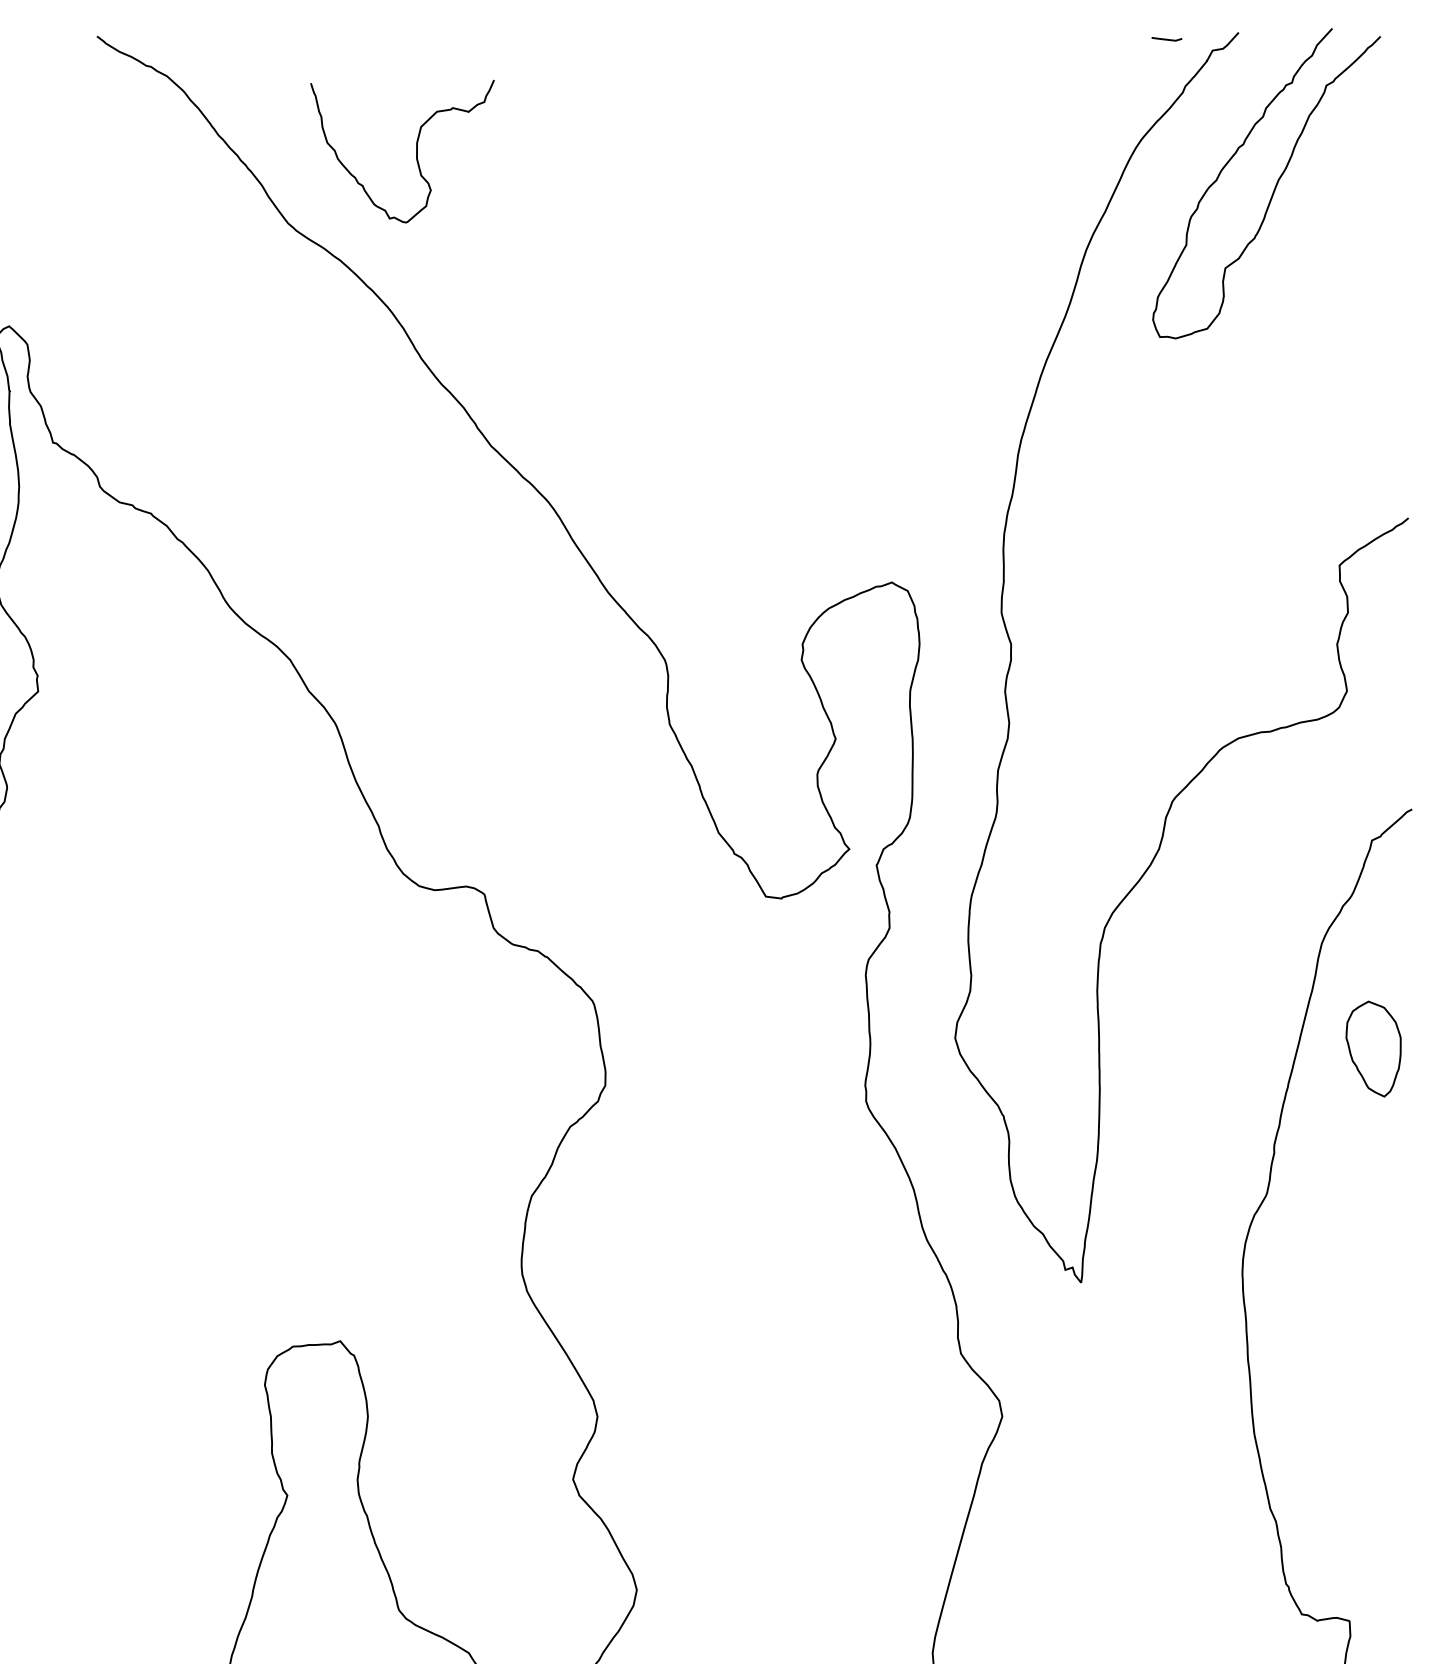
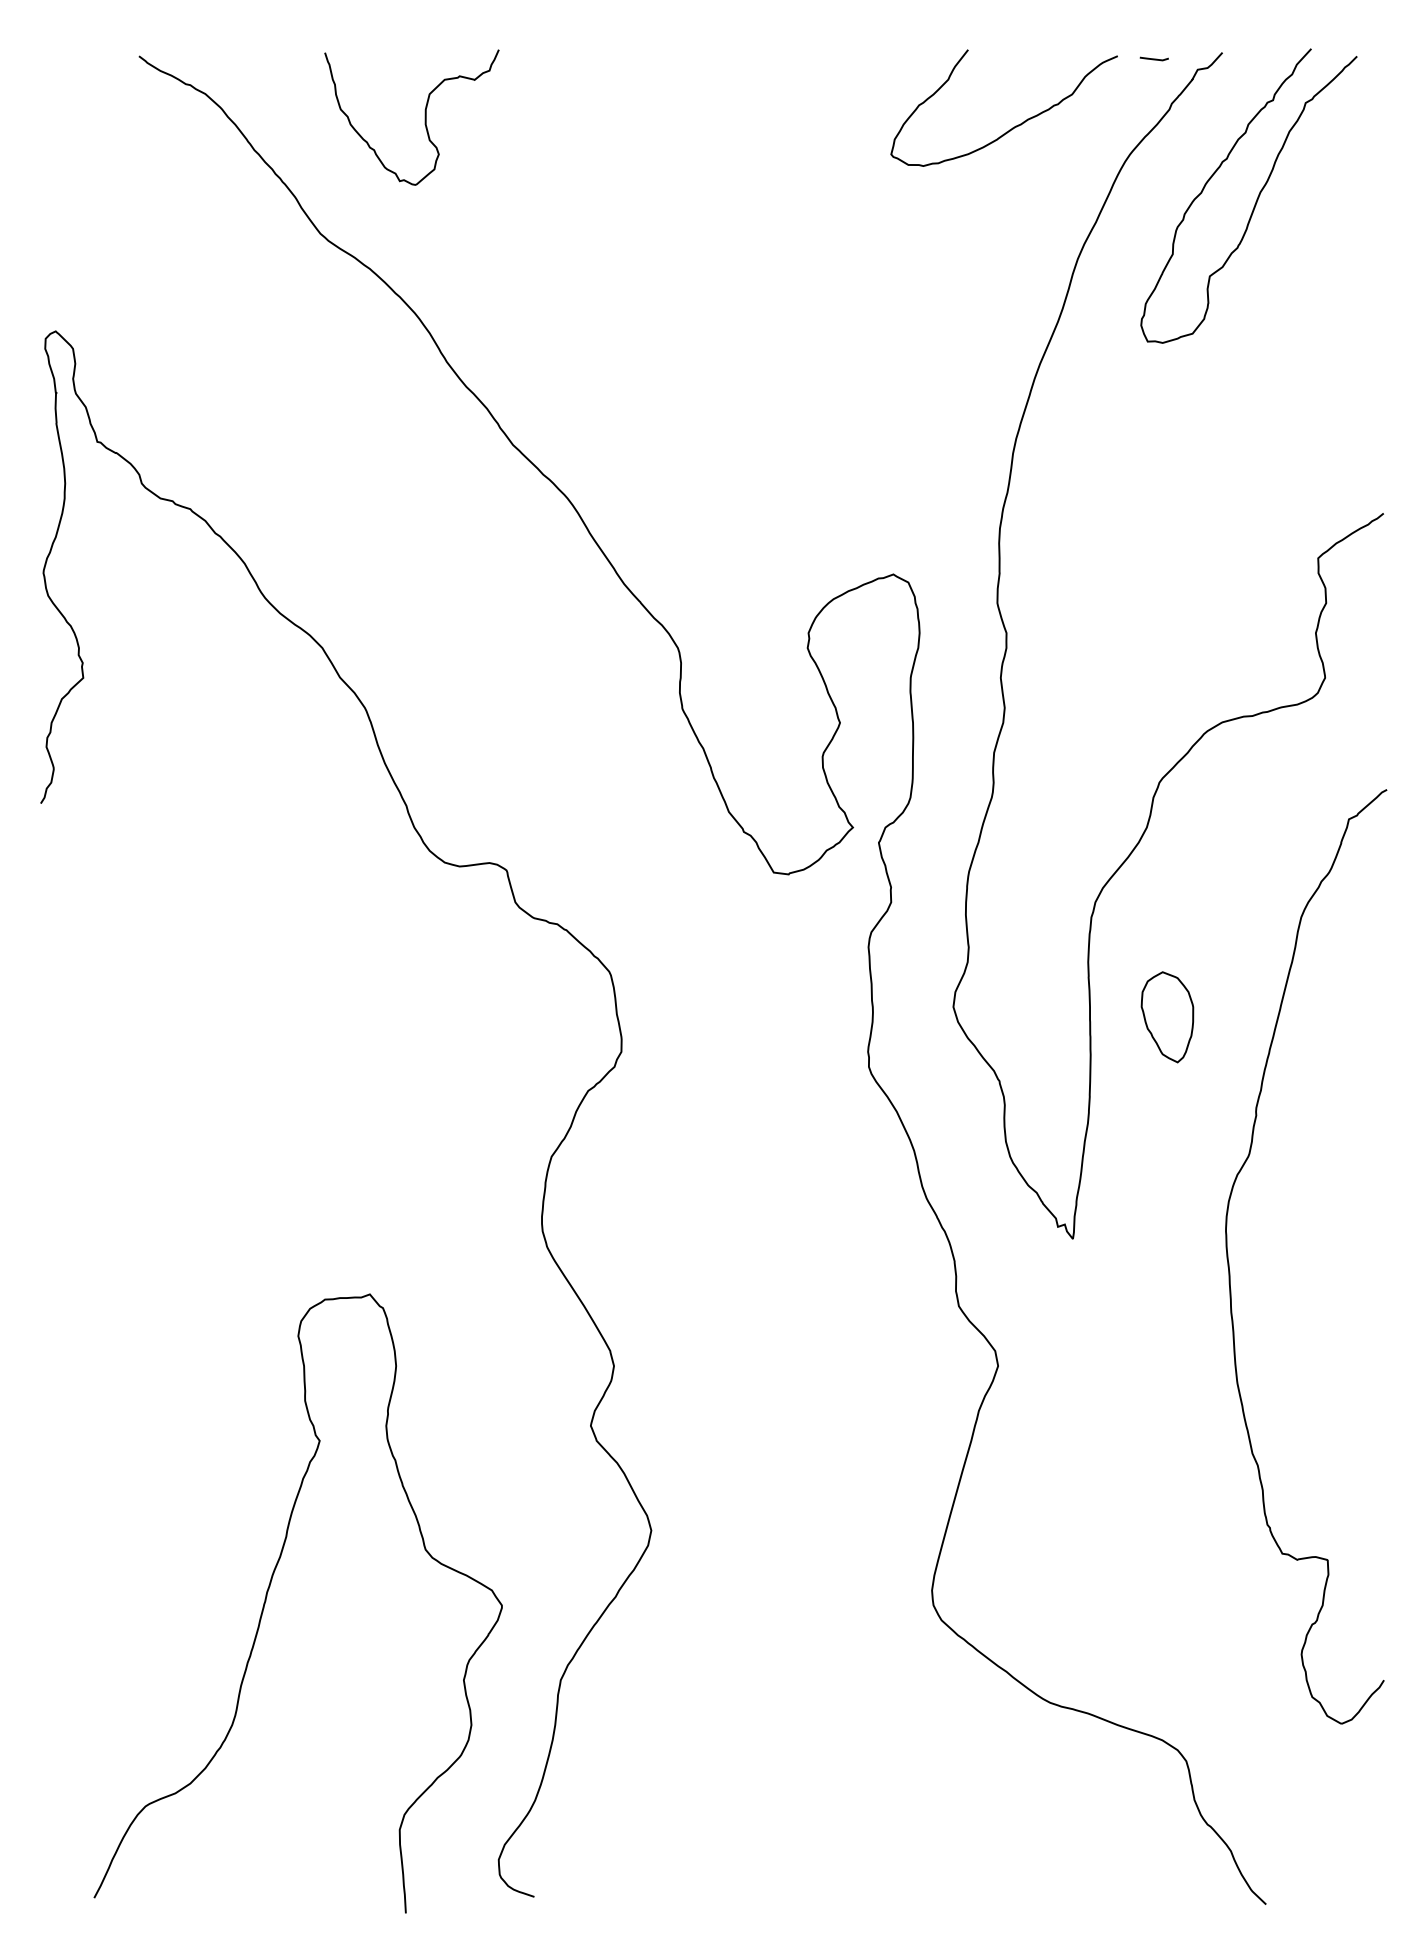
curve: (1020, 109) -> (1015, 125), added
curve: (415, 151) -> (424, 117), moved
part: (1373, 1049) -> (1167, 1017), moved

